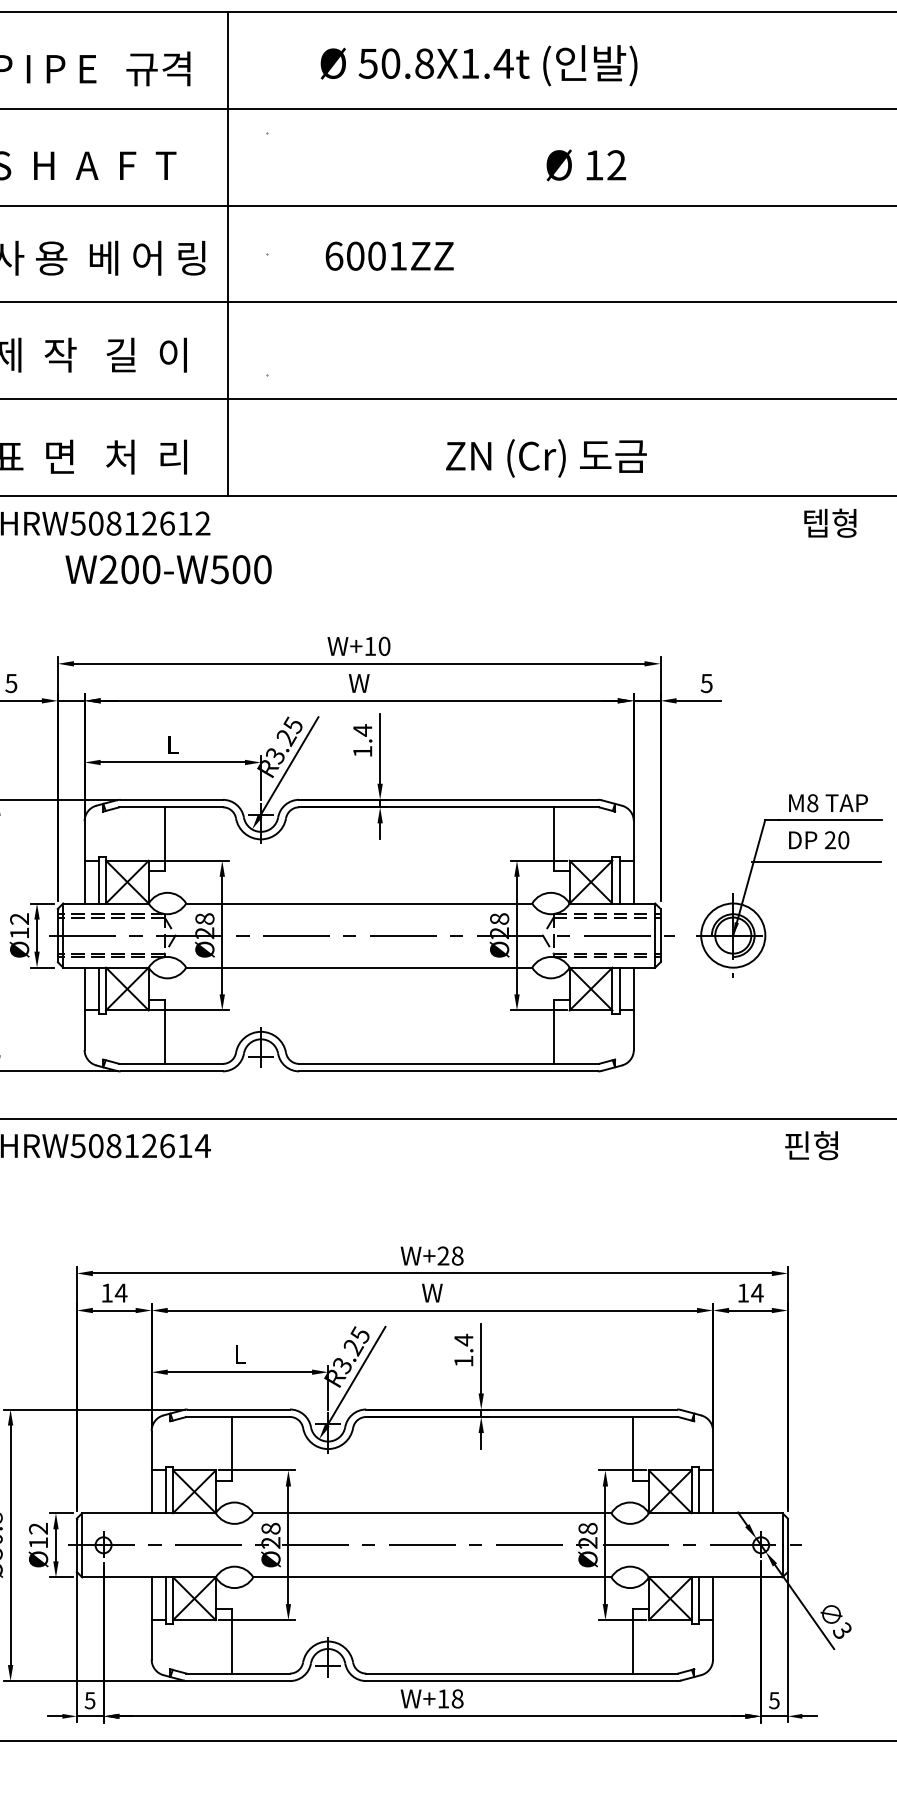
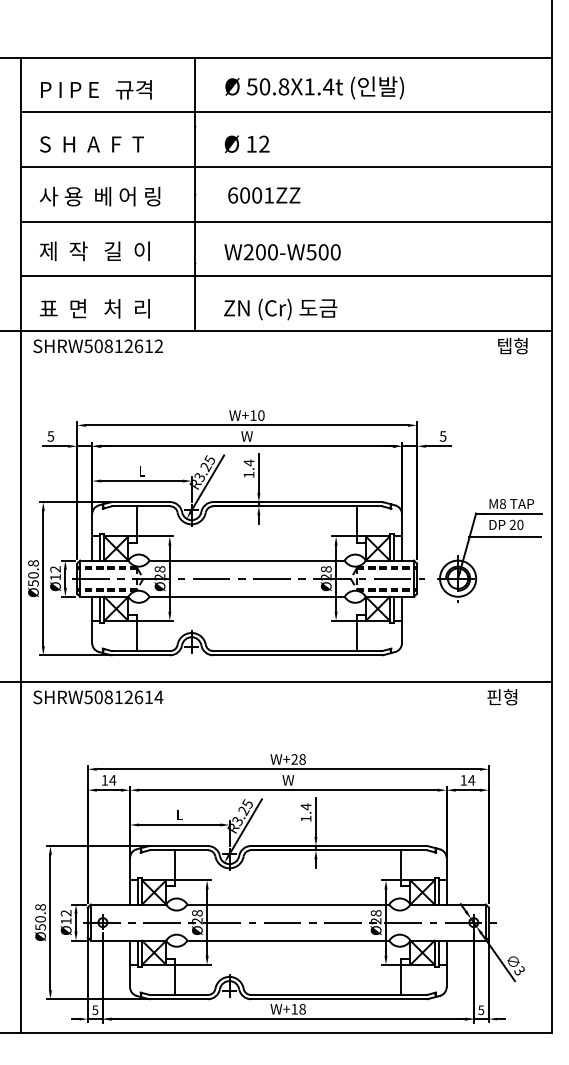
text: (585, 165) -> (246, 144), moved
line: (228, 252) -> (195, 193), moved
text: (546, 458) -> (280, 309), moved
text: (168, 570) -> (282, 252), moved

